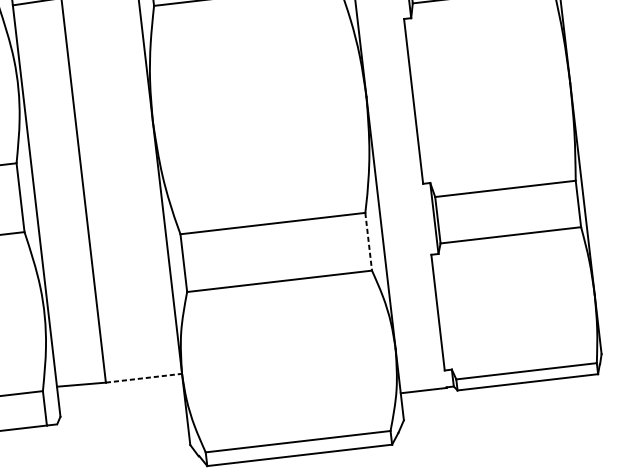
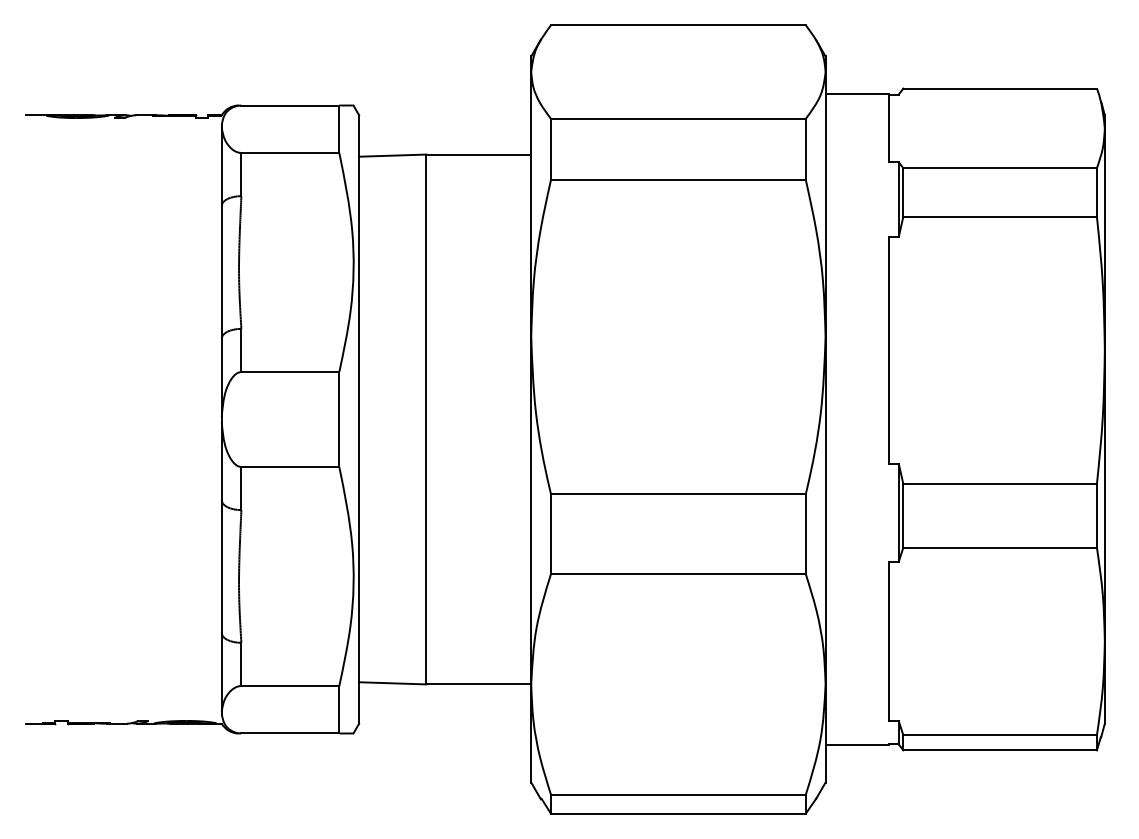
line: (368, 242) -> (805, 534), dashed -> solid
line: (144, 378) -> (479, 684), dashed -> solid

